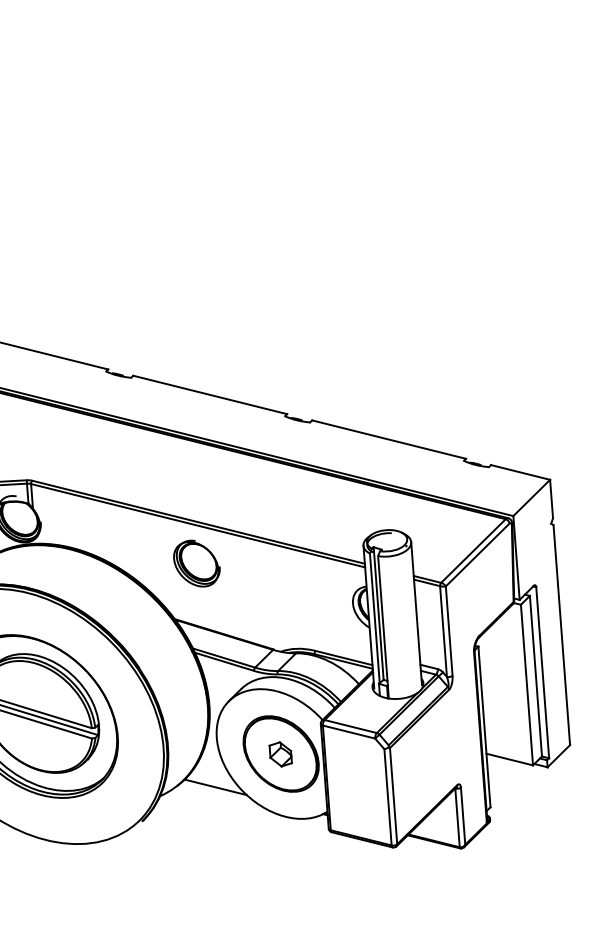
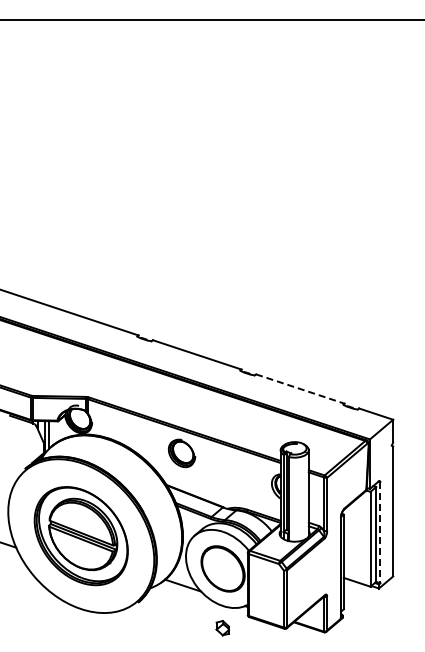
line: (389, 440) -> (300, 389), solid -> dashed
line: (543, 672) -> (380, 532), solid -> dashed
part: (280, 755) -> (222, 628), moved

